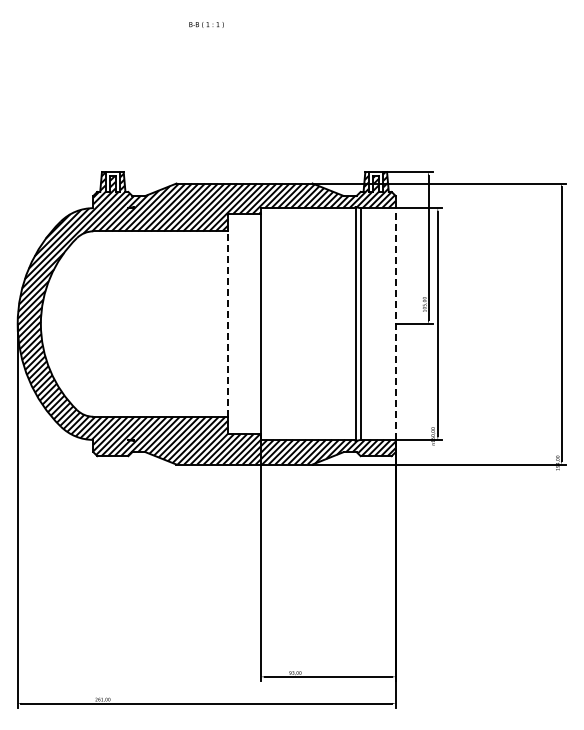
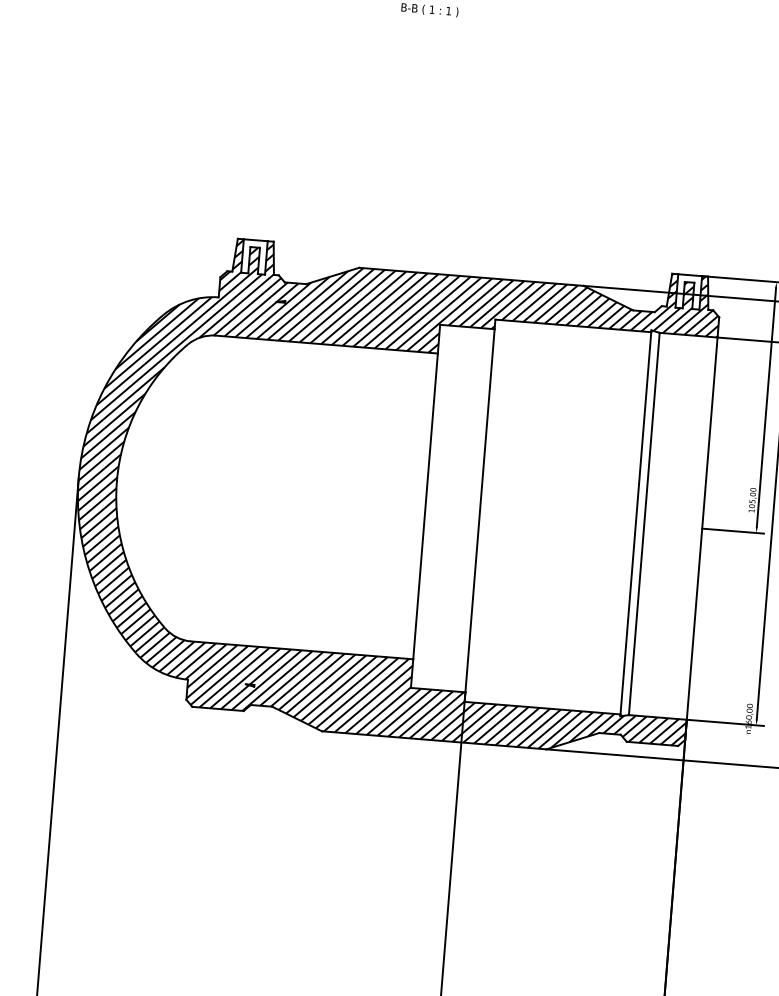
line: (228, 324) -> (426, 507), dashed -> solid
line: (395, 324) -> (701, 529), dashed -> solid

